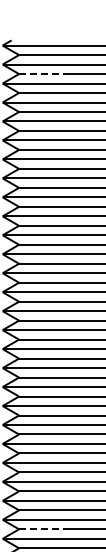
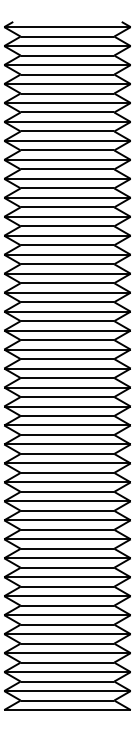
line: (42, 73) -> (44, 55), dashed -> solid
line: (42, 528) -> (44, 510), dashed -> solid

